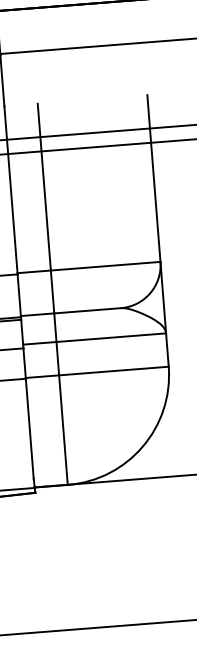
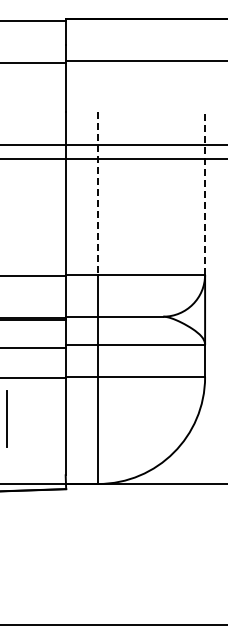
line: (154, 178) -> (205, 193), solid -> dashed
line: (44, 188) -> (98, 194), solid -> dashed

